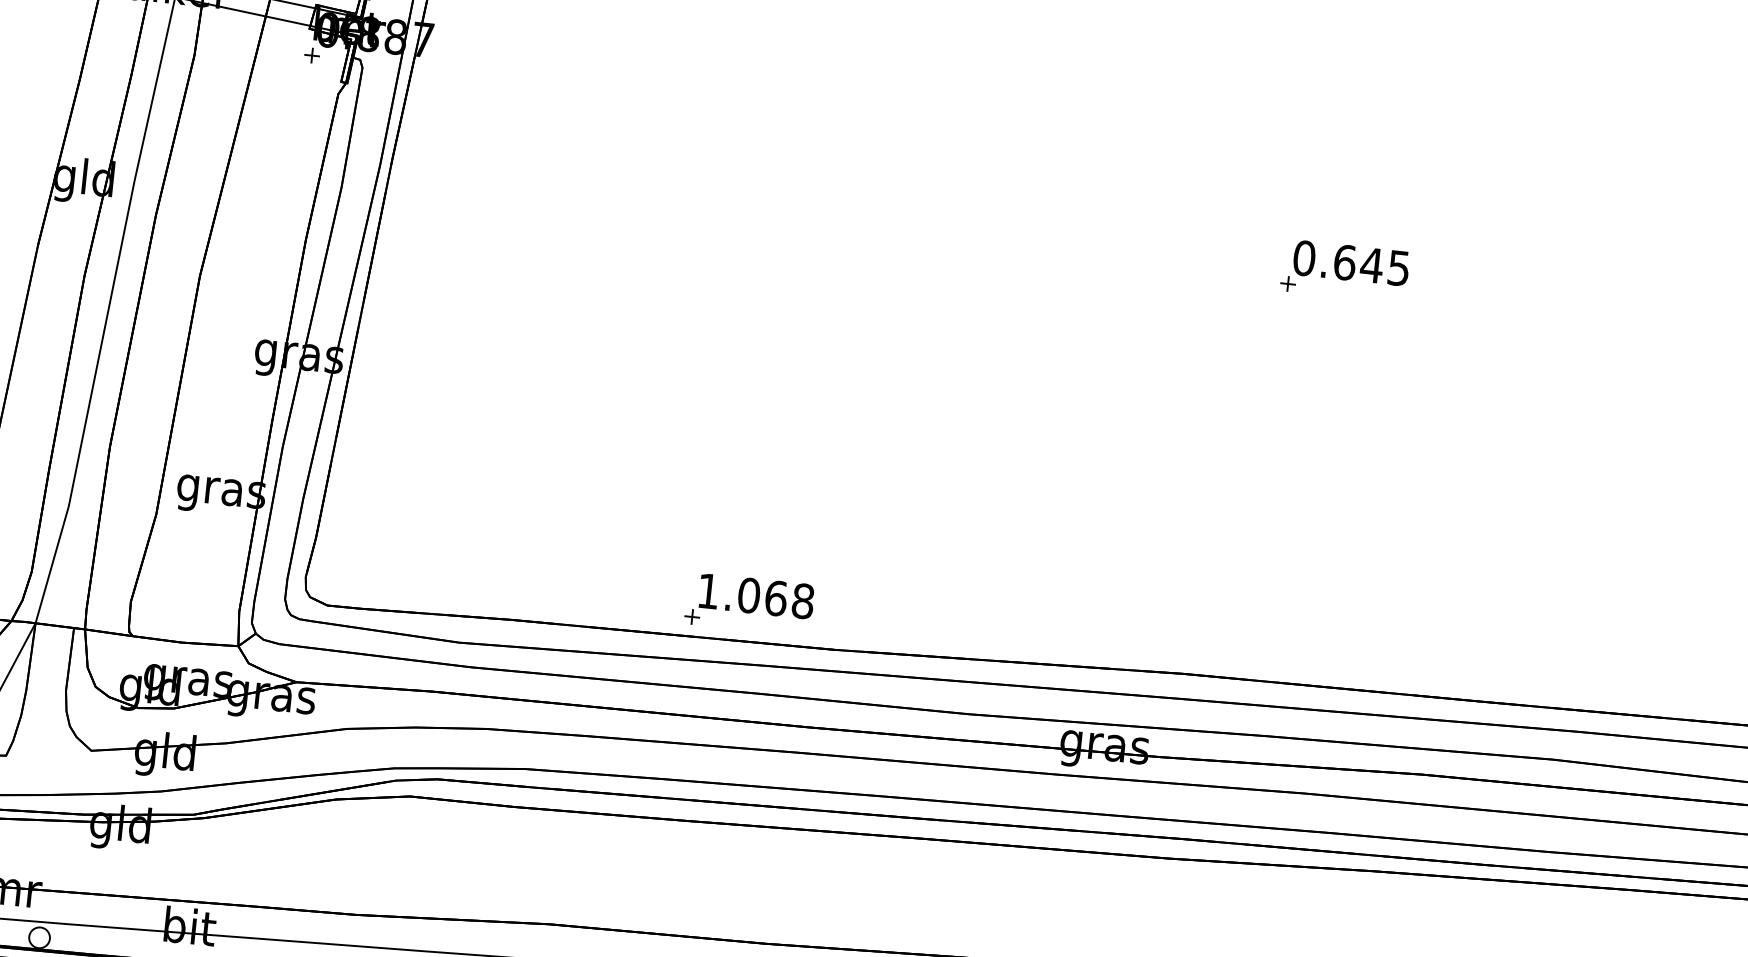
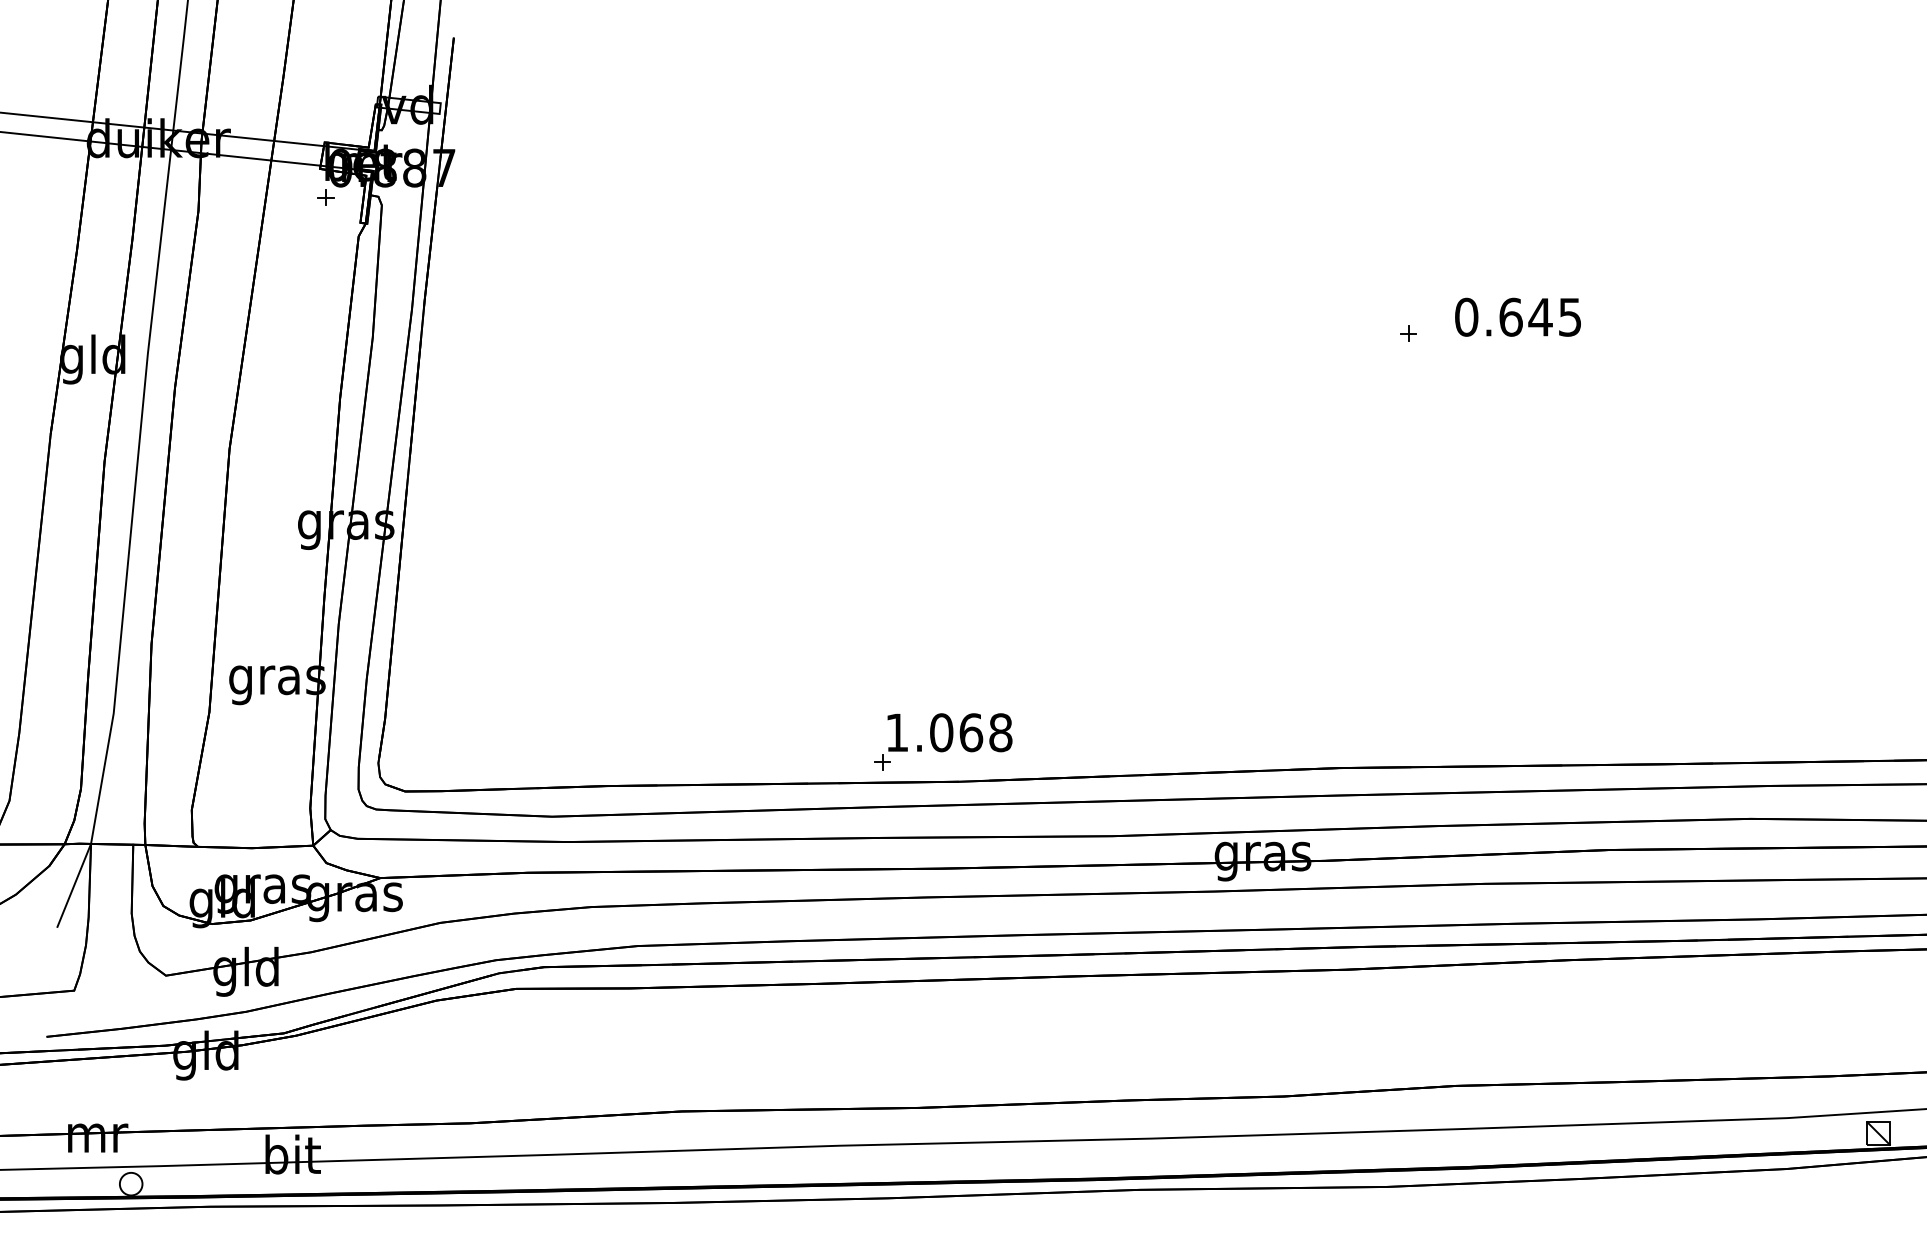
text: (1350, 262) -> (1517, 316), moved
part: (749, 603) -> (943, 741), moved

